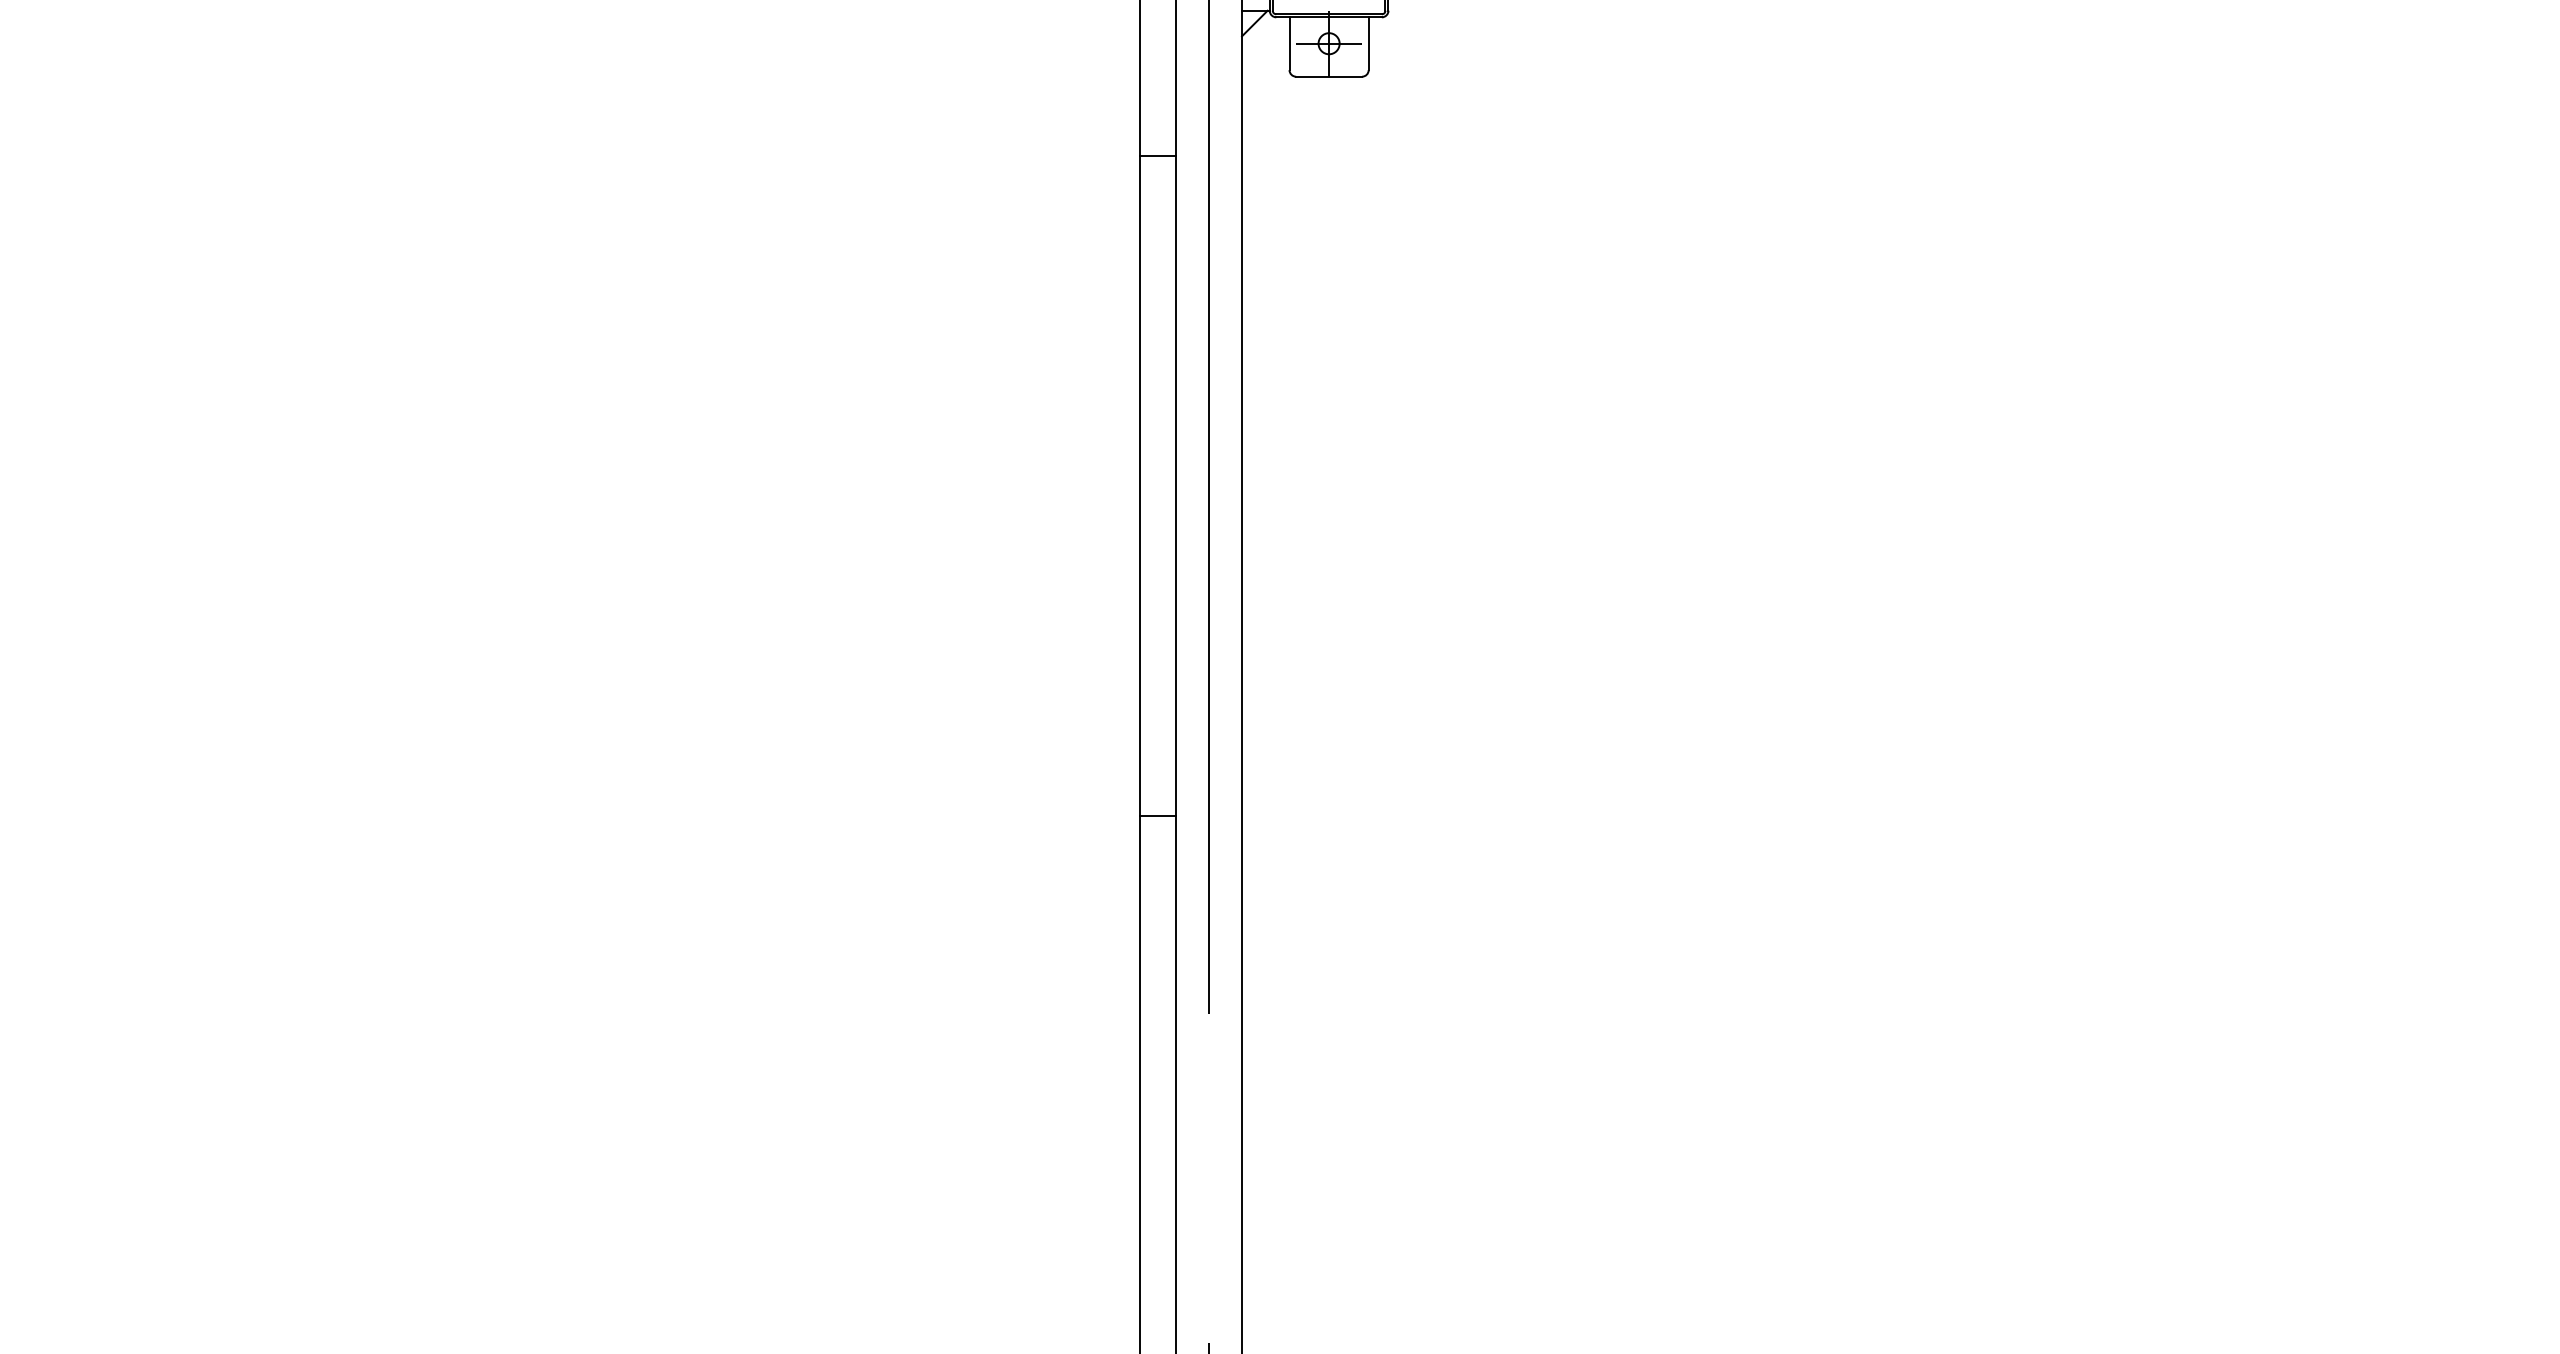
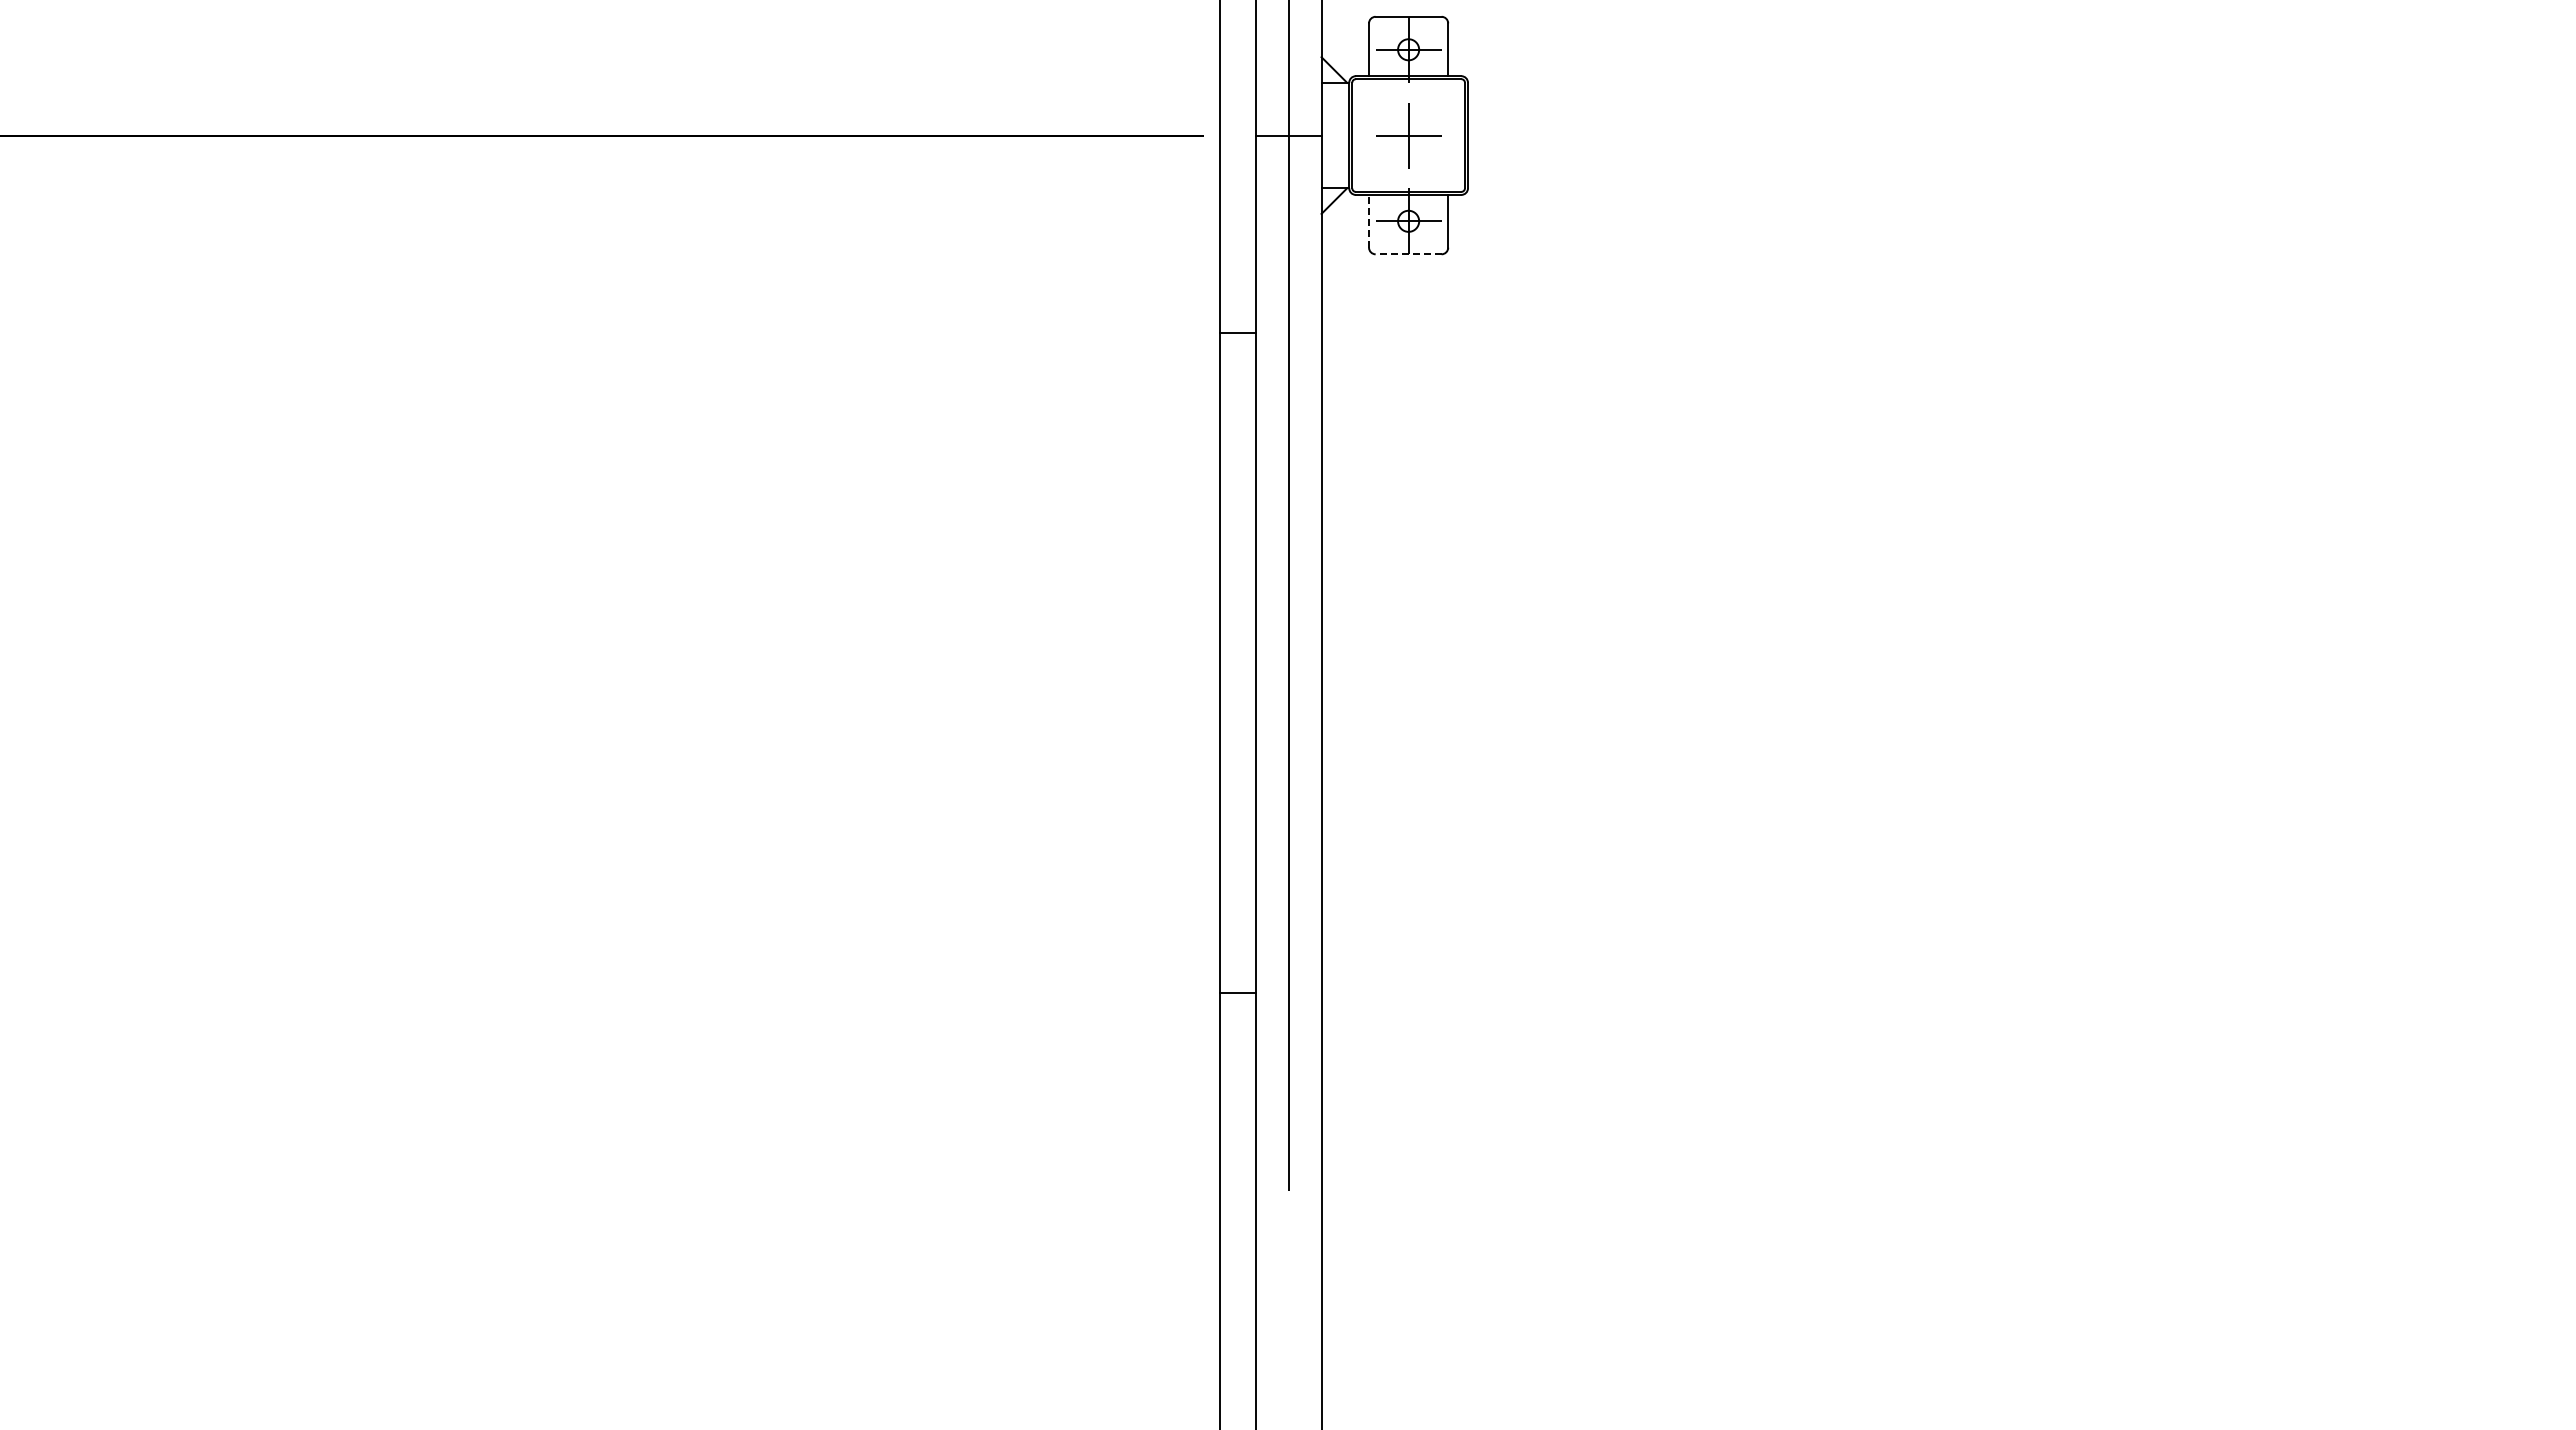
line: (1289, 42) -> (1369, 220), solid -> dashed
line: (1328, 76) -> (1408, 254), solid -> dashed

